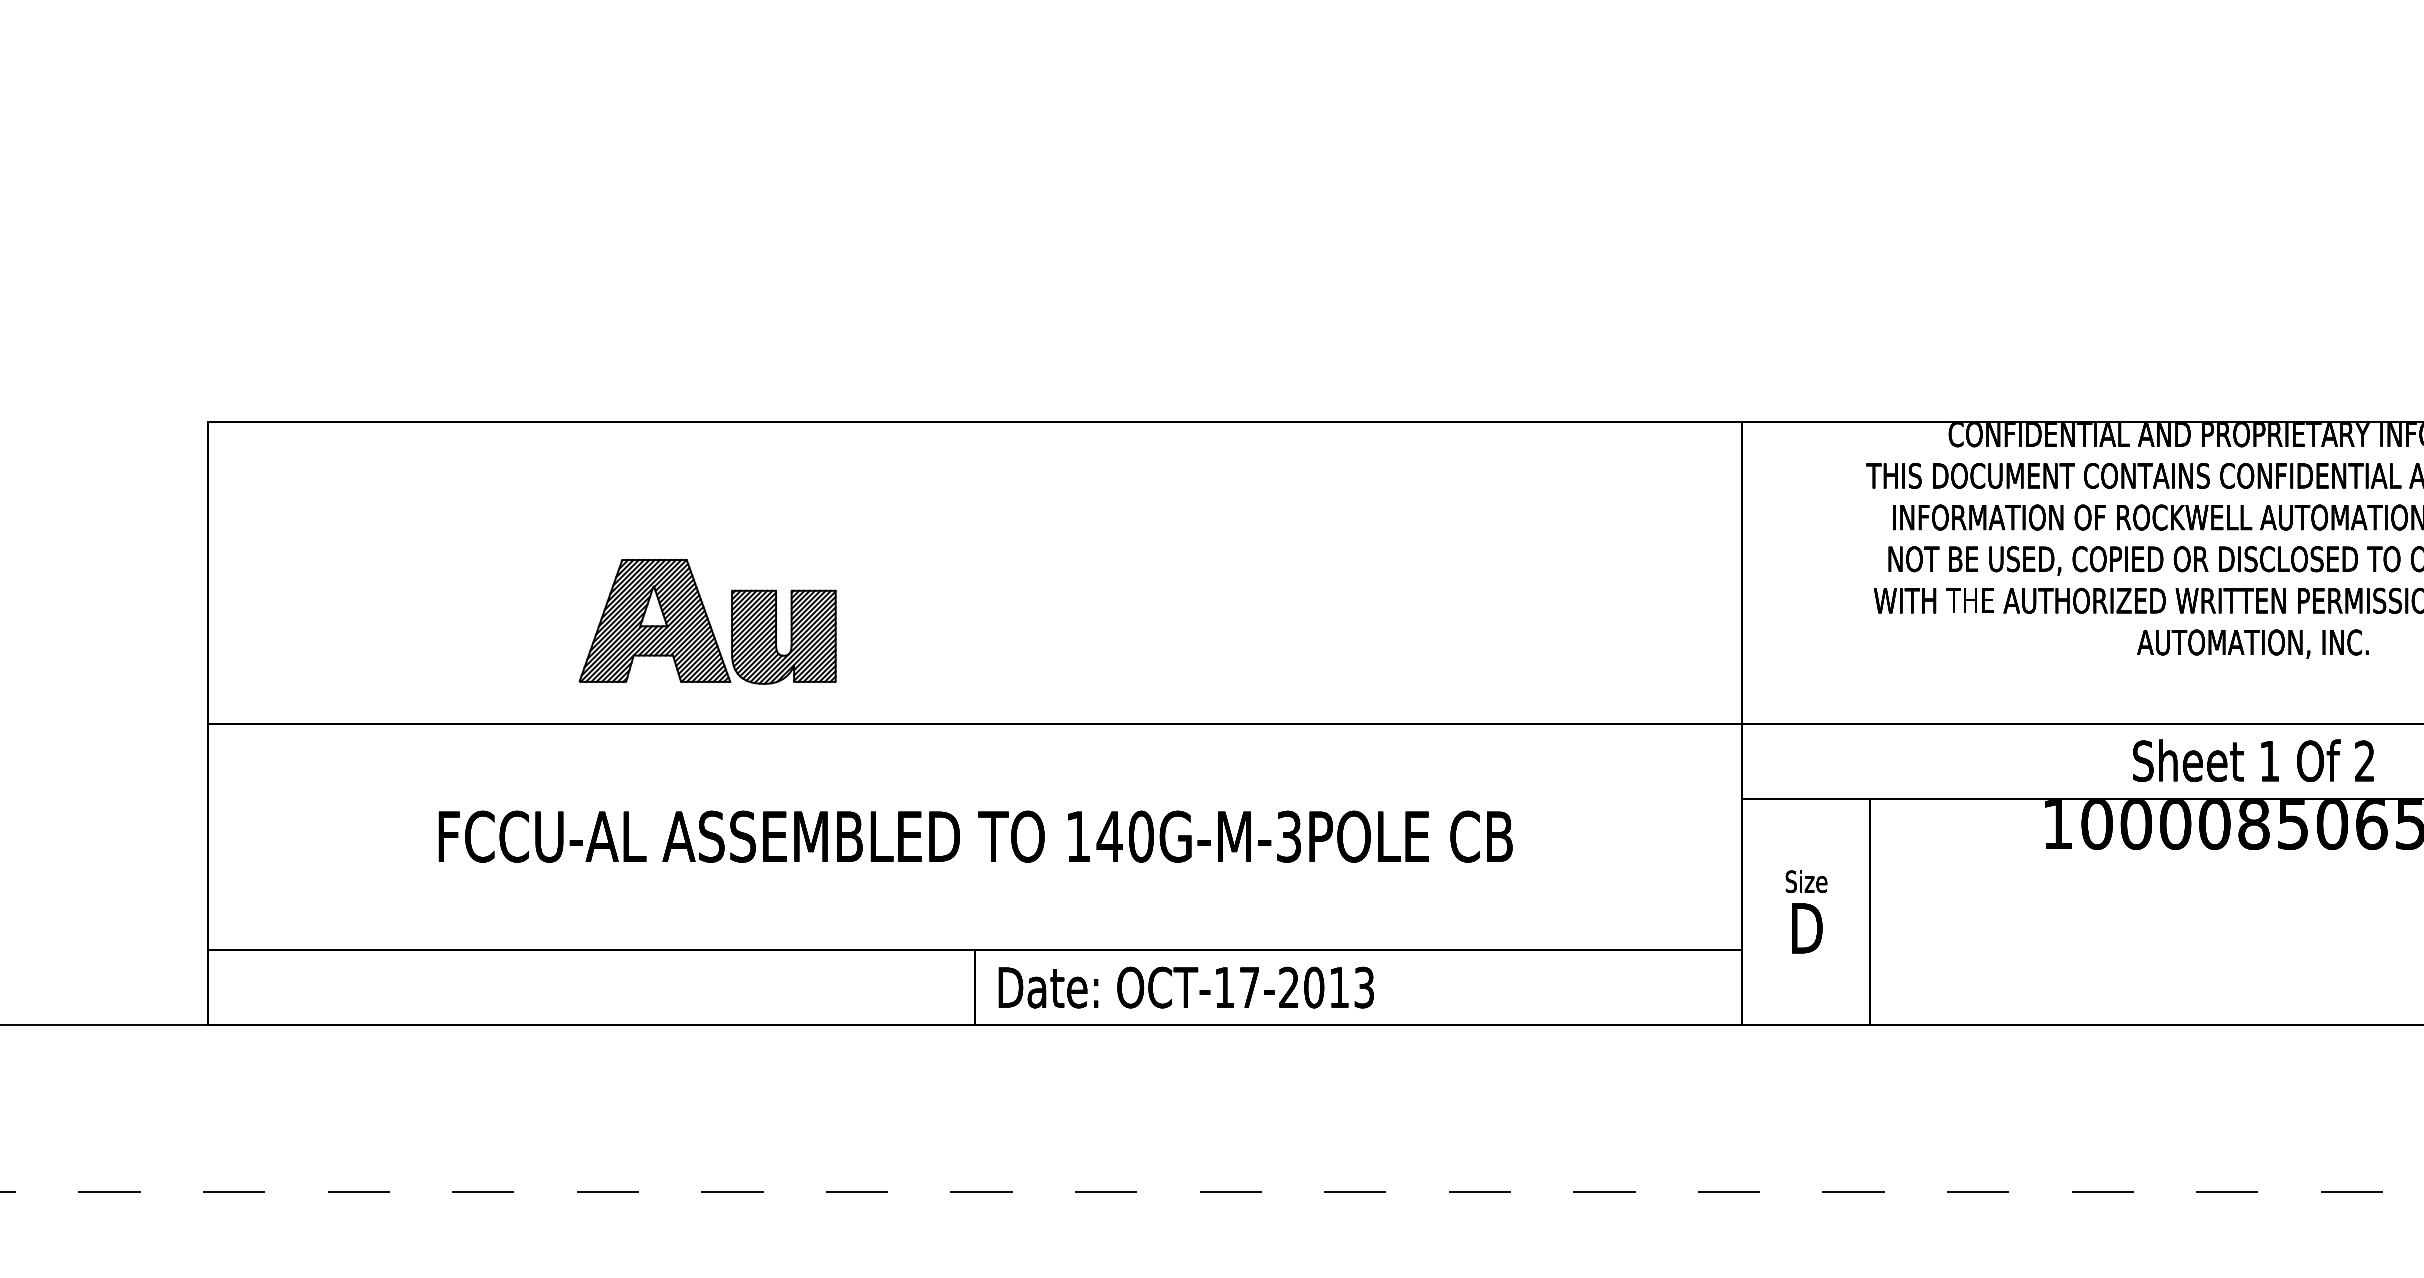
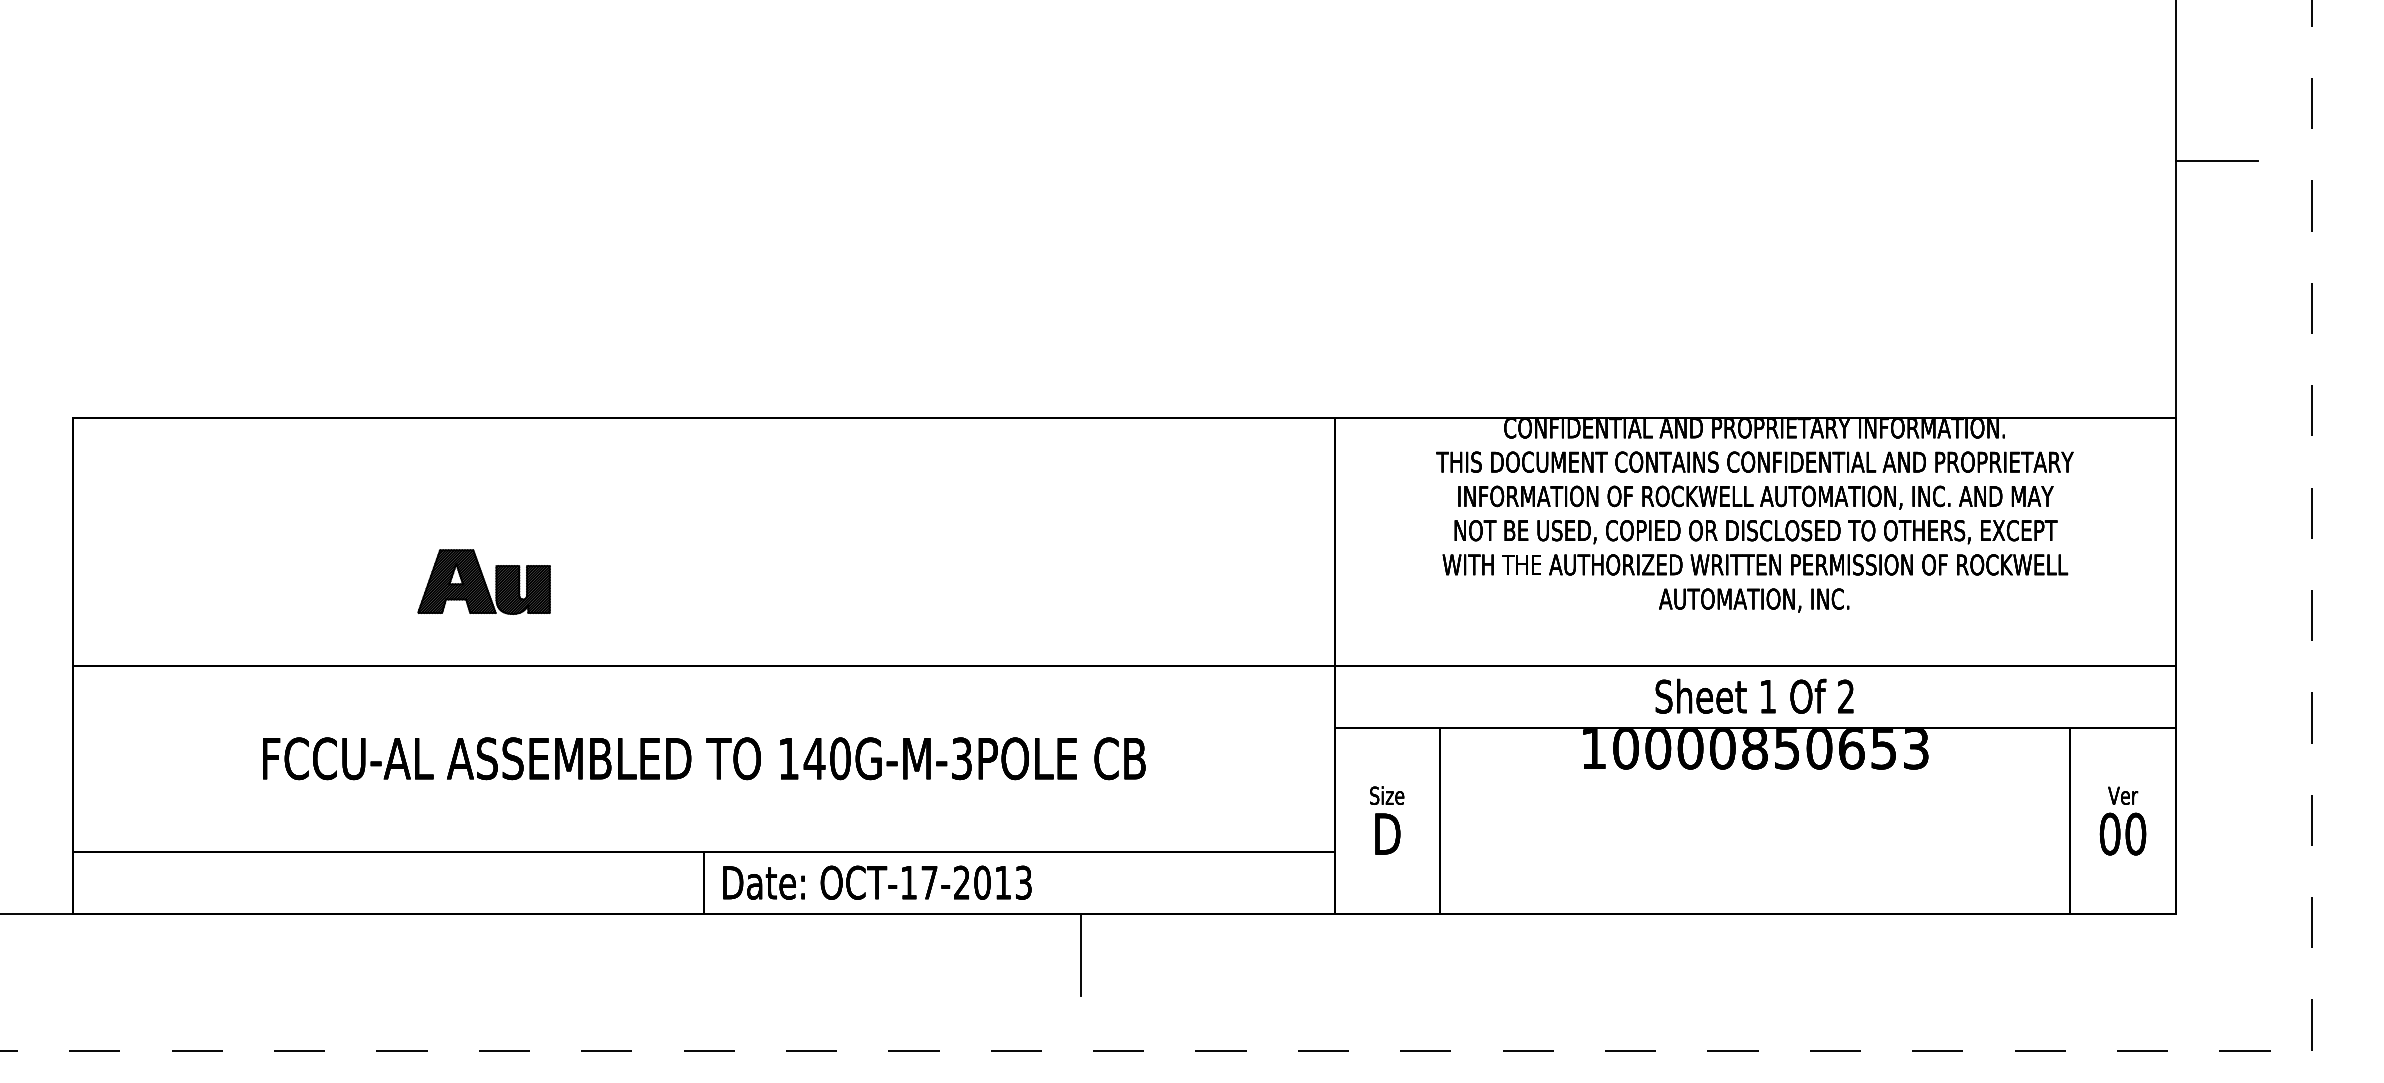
part: (707, 621) -> (483, 581), size x0.62
line: (1433, 1074) -> (1080, 954), added

